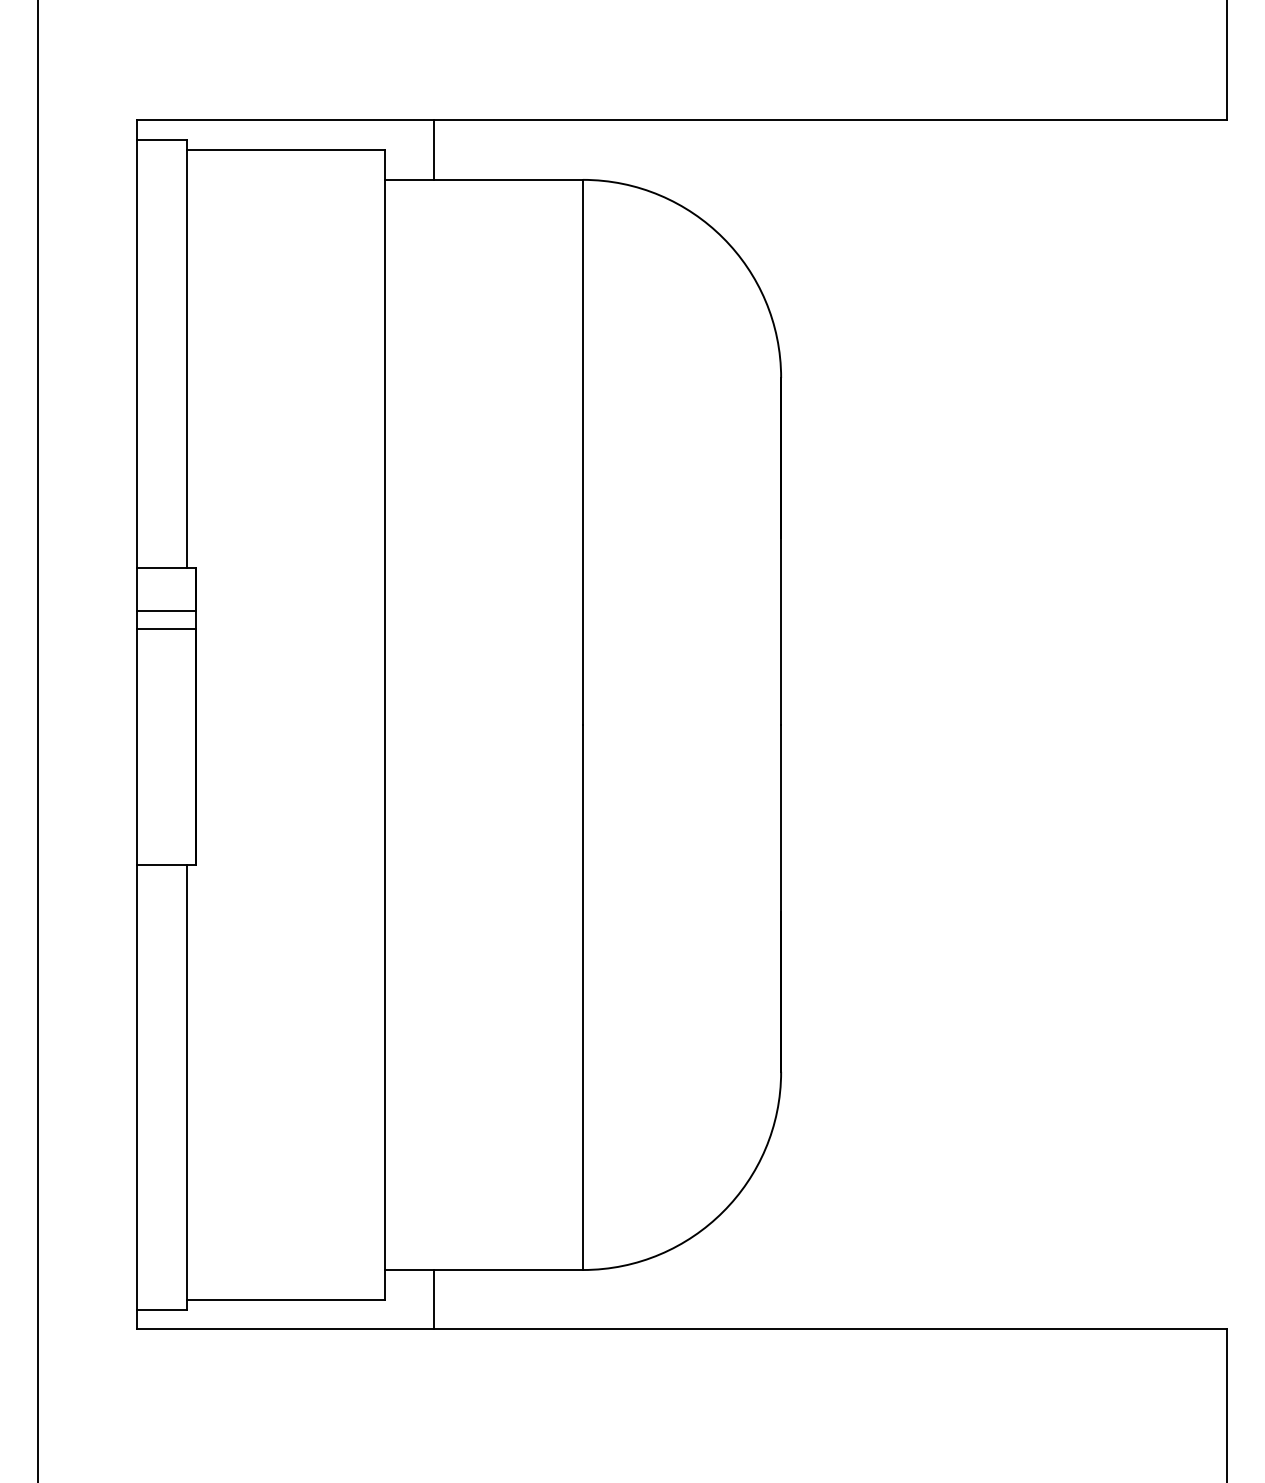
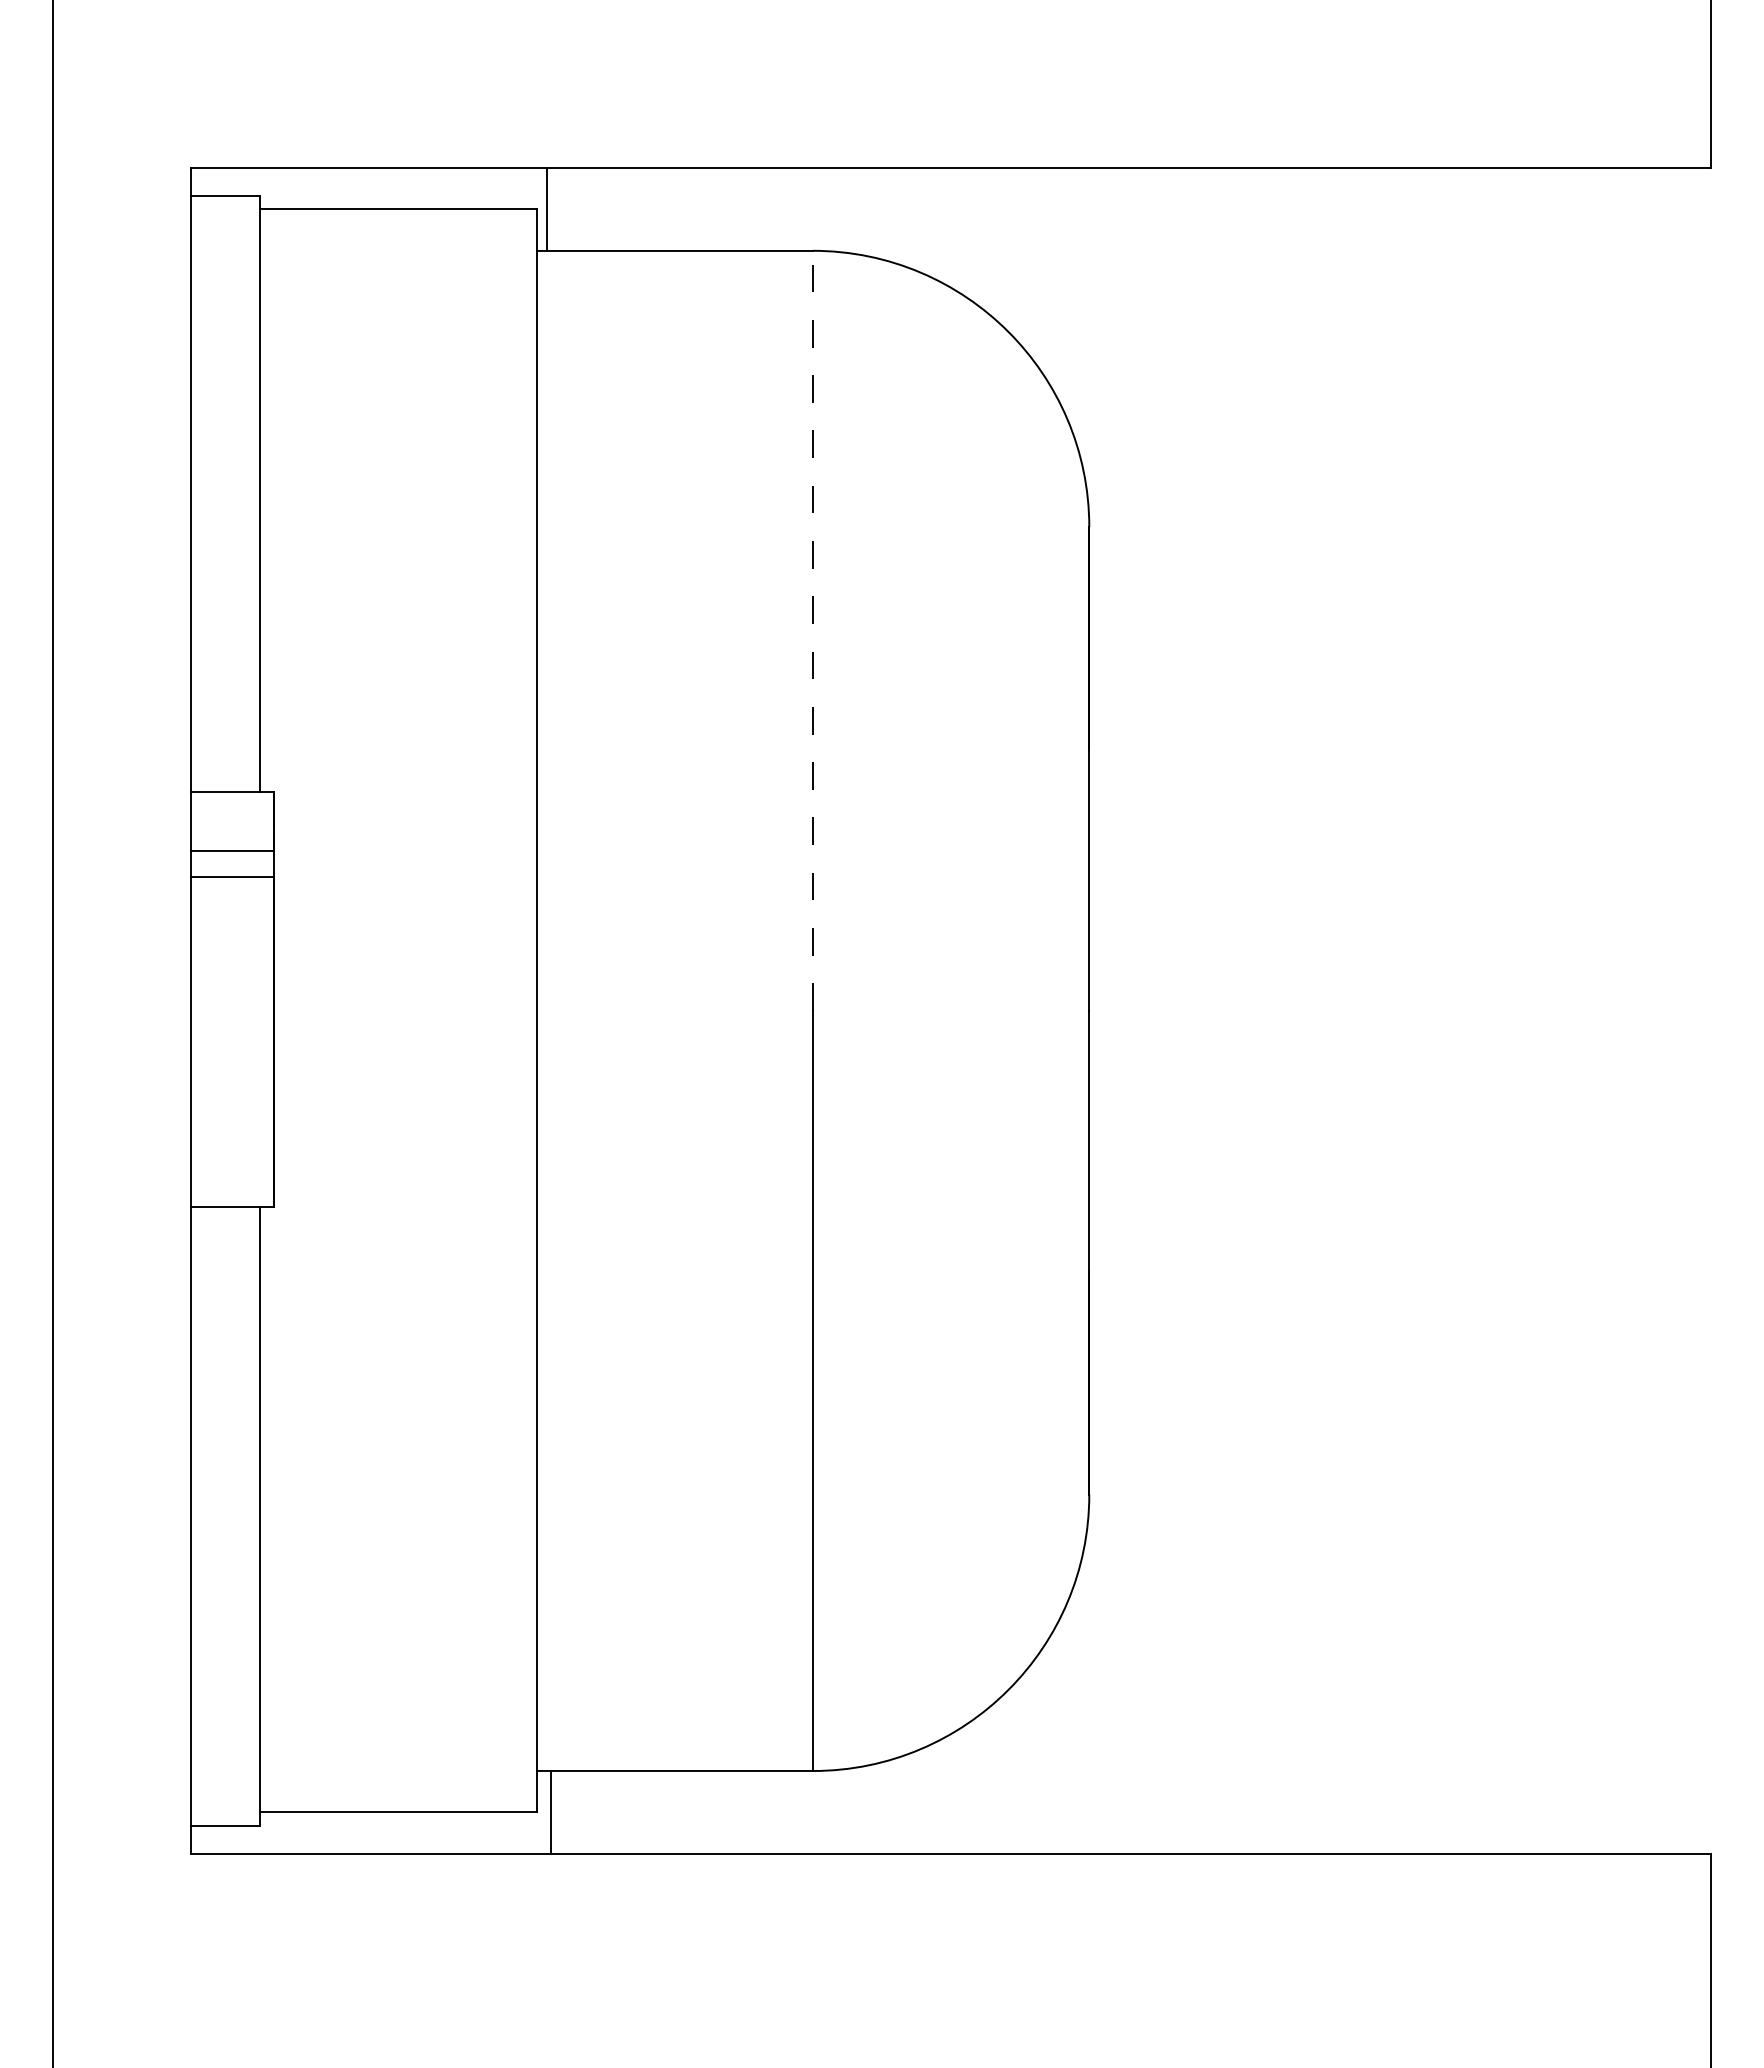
line: (434, 149) -> (546, 208), moved
line: (582, 452) -> (812, 630), solid -> dashed
line: (434, 1299) -> (550, 1812), moved

